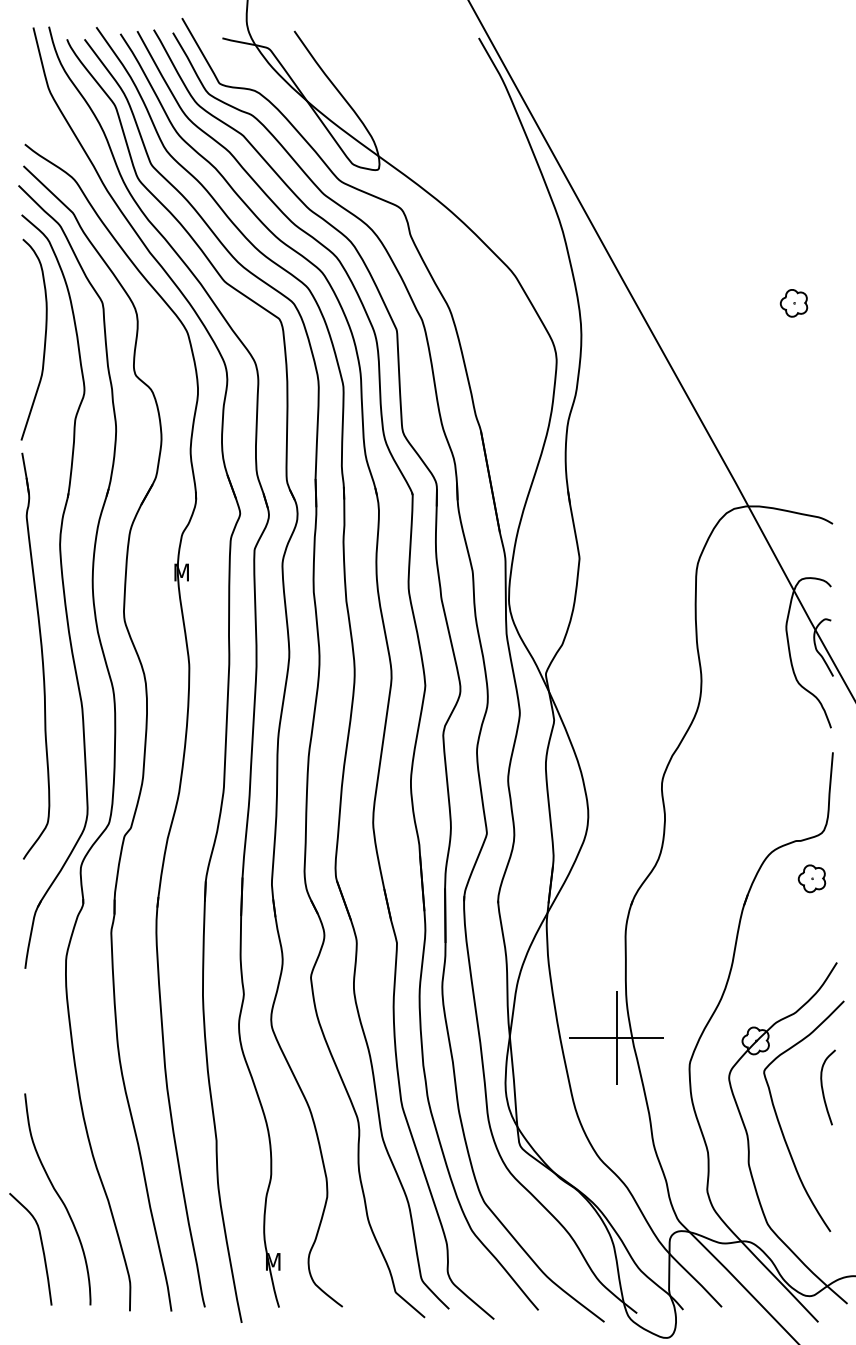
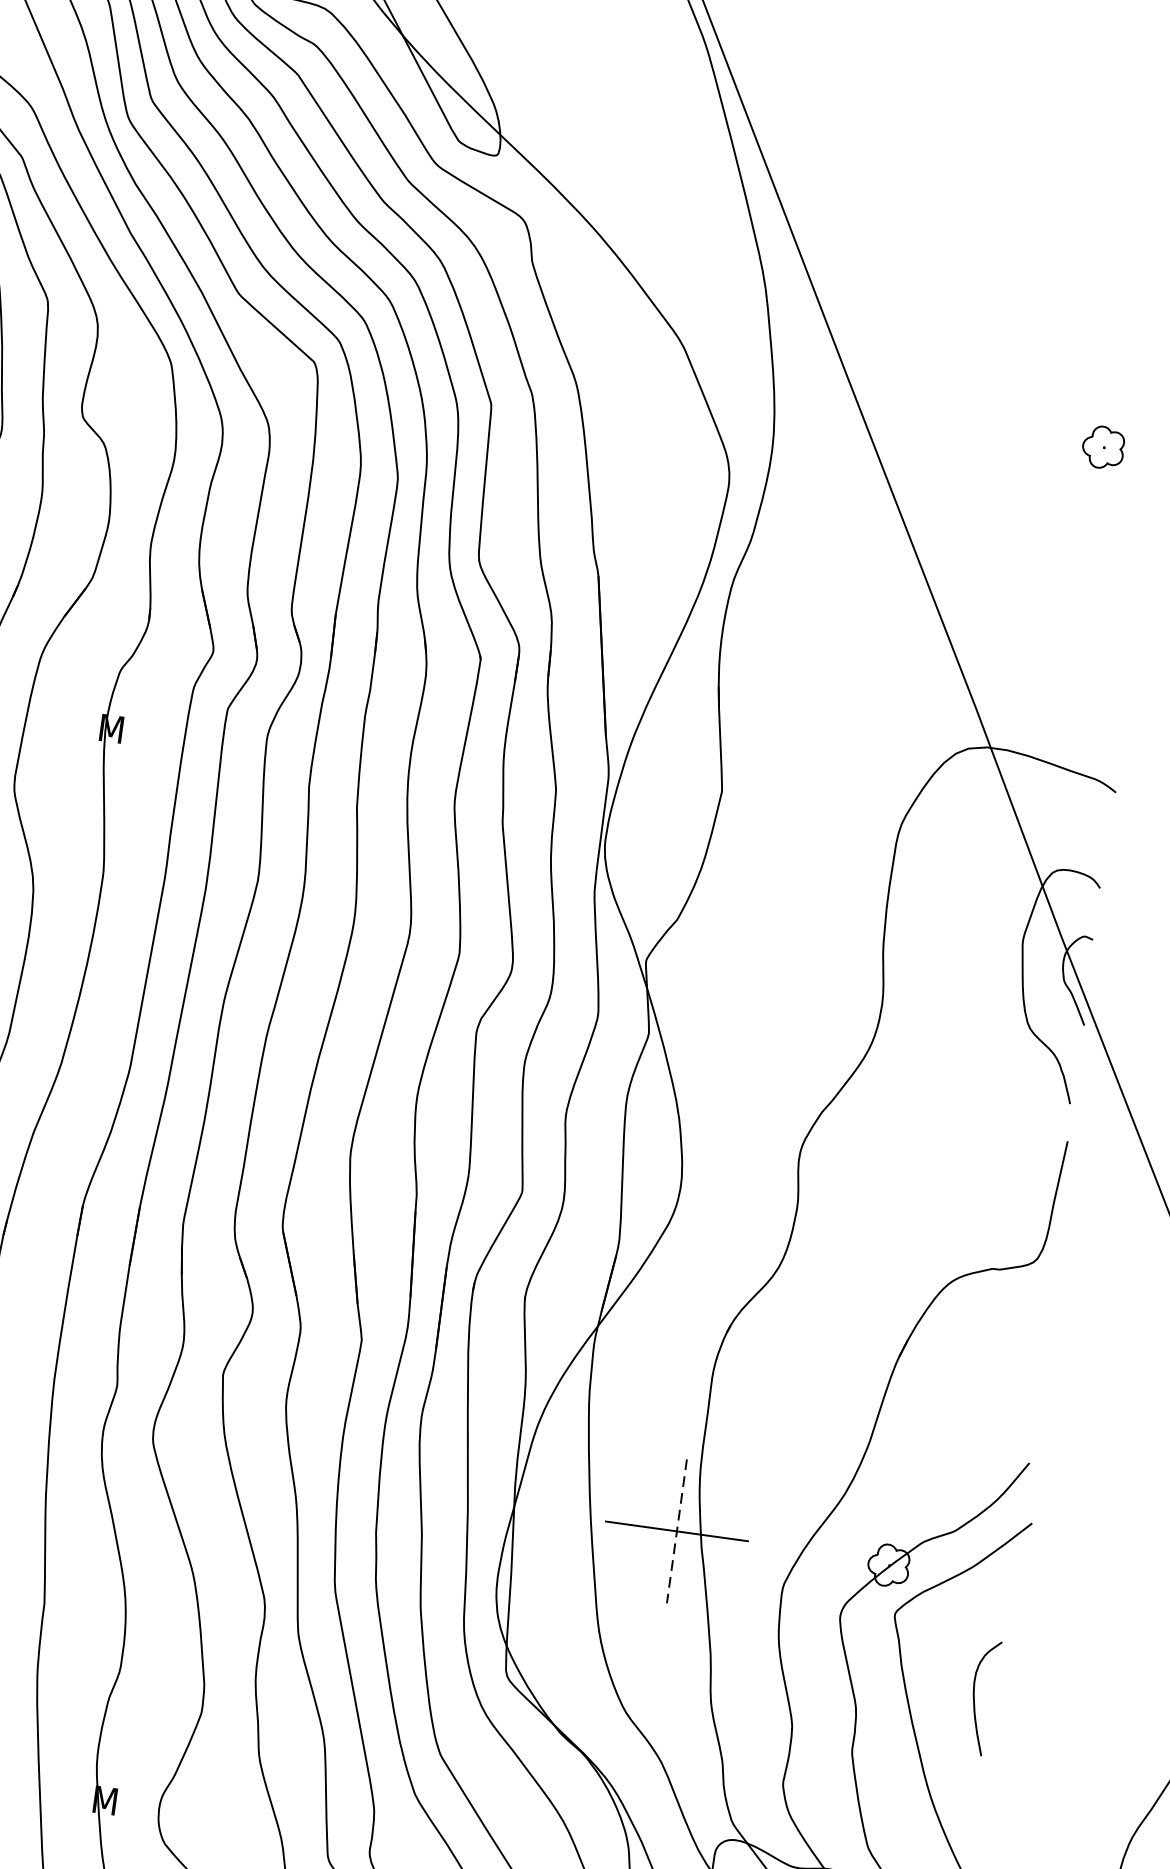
part: (811, 878) -> (1008, 1329), removed
line: (616, 1038) -> (676, 1532), solid -> dashed
curve: (823, 1088) -> (975, 1698), moved

